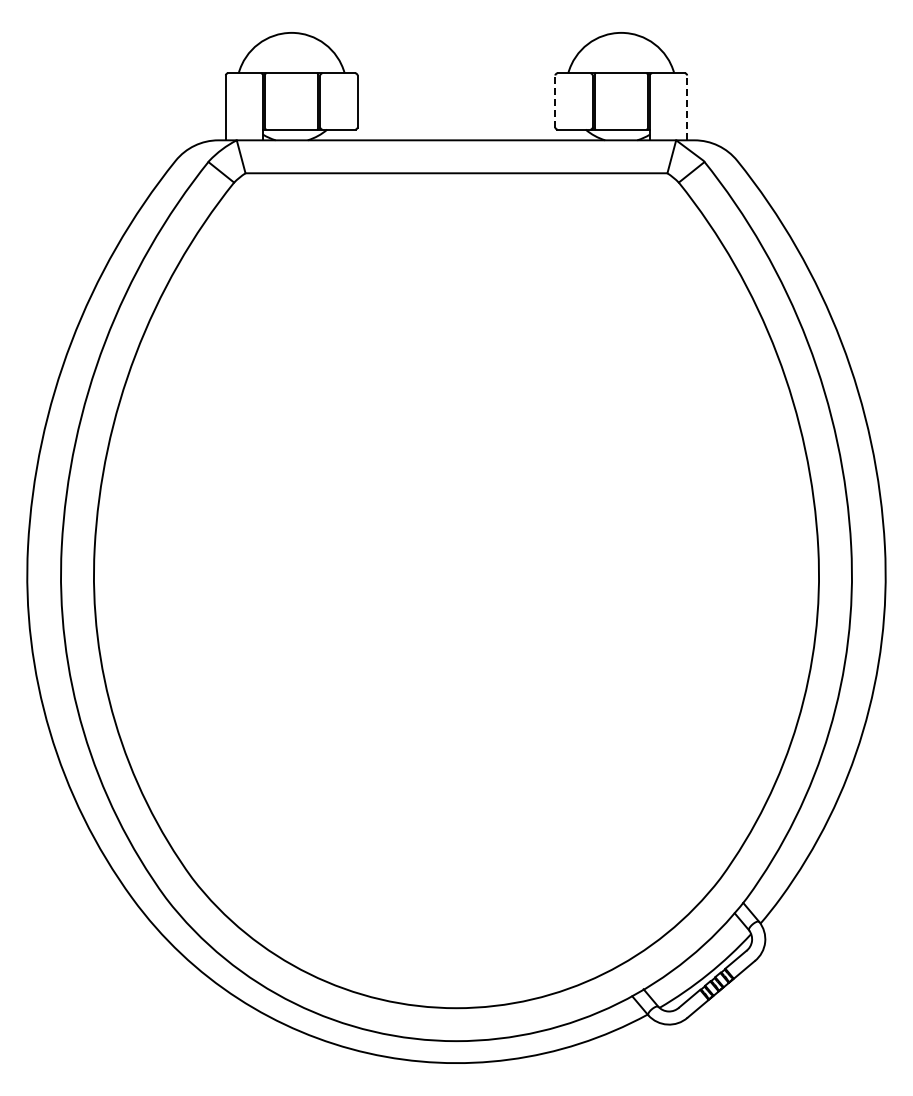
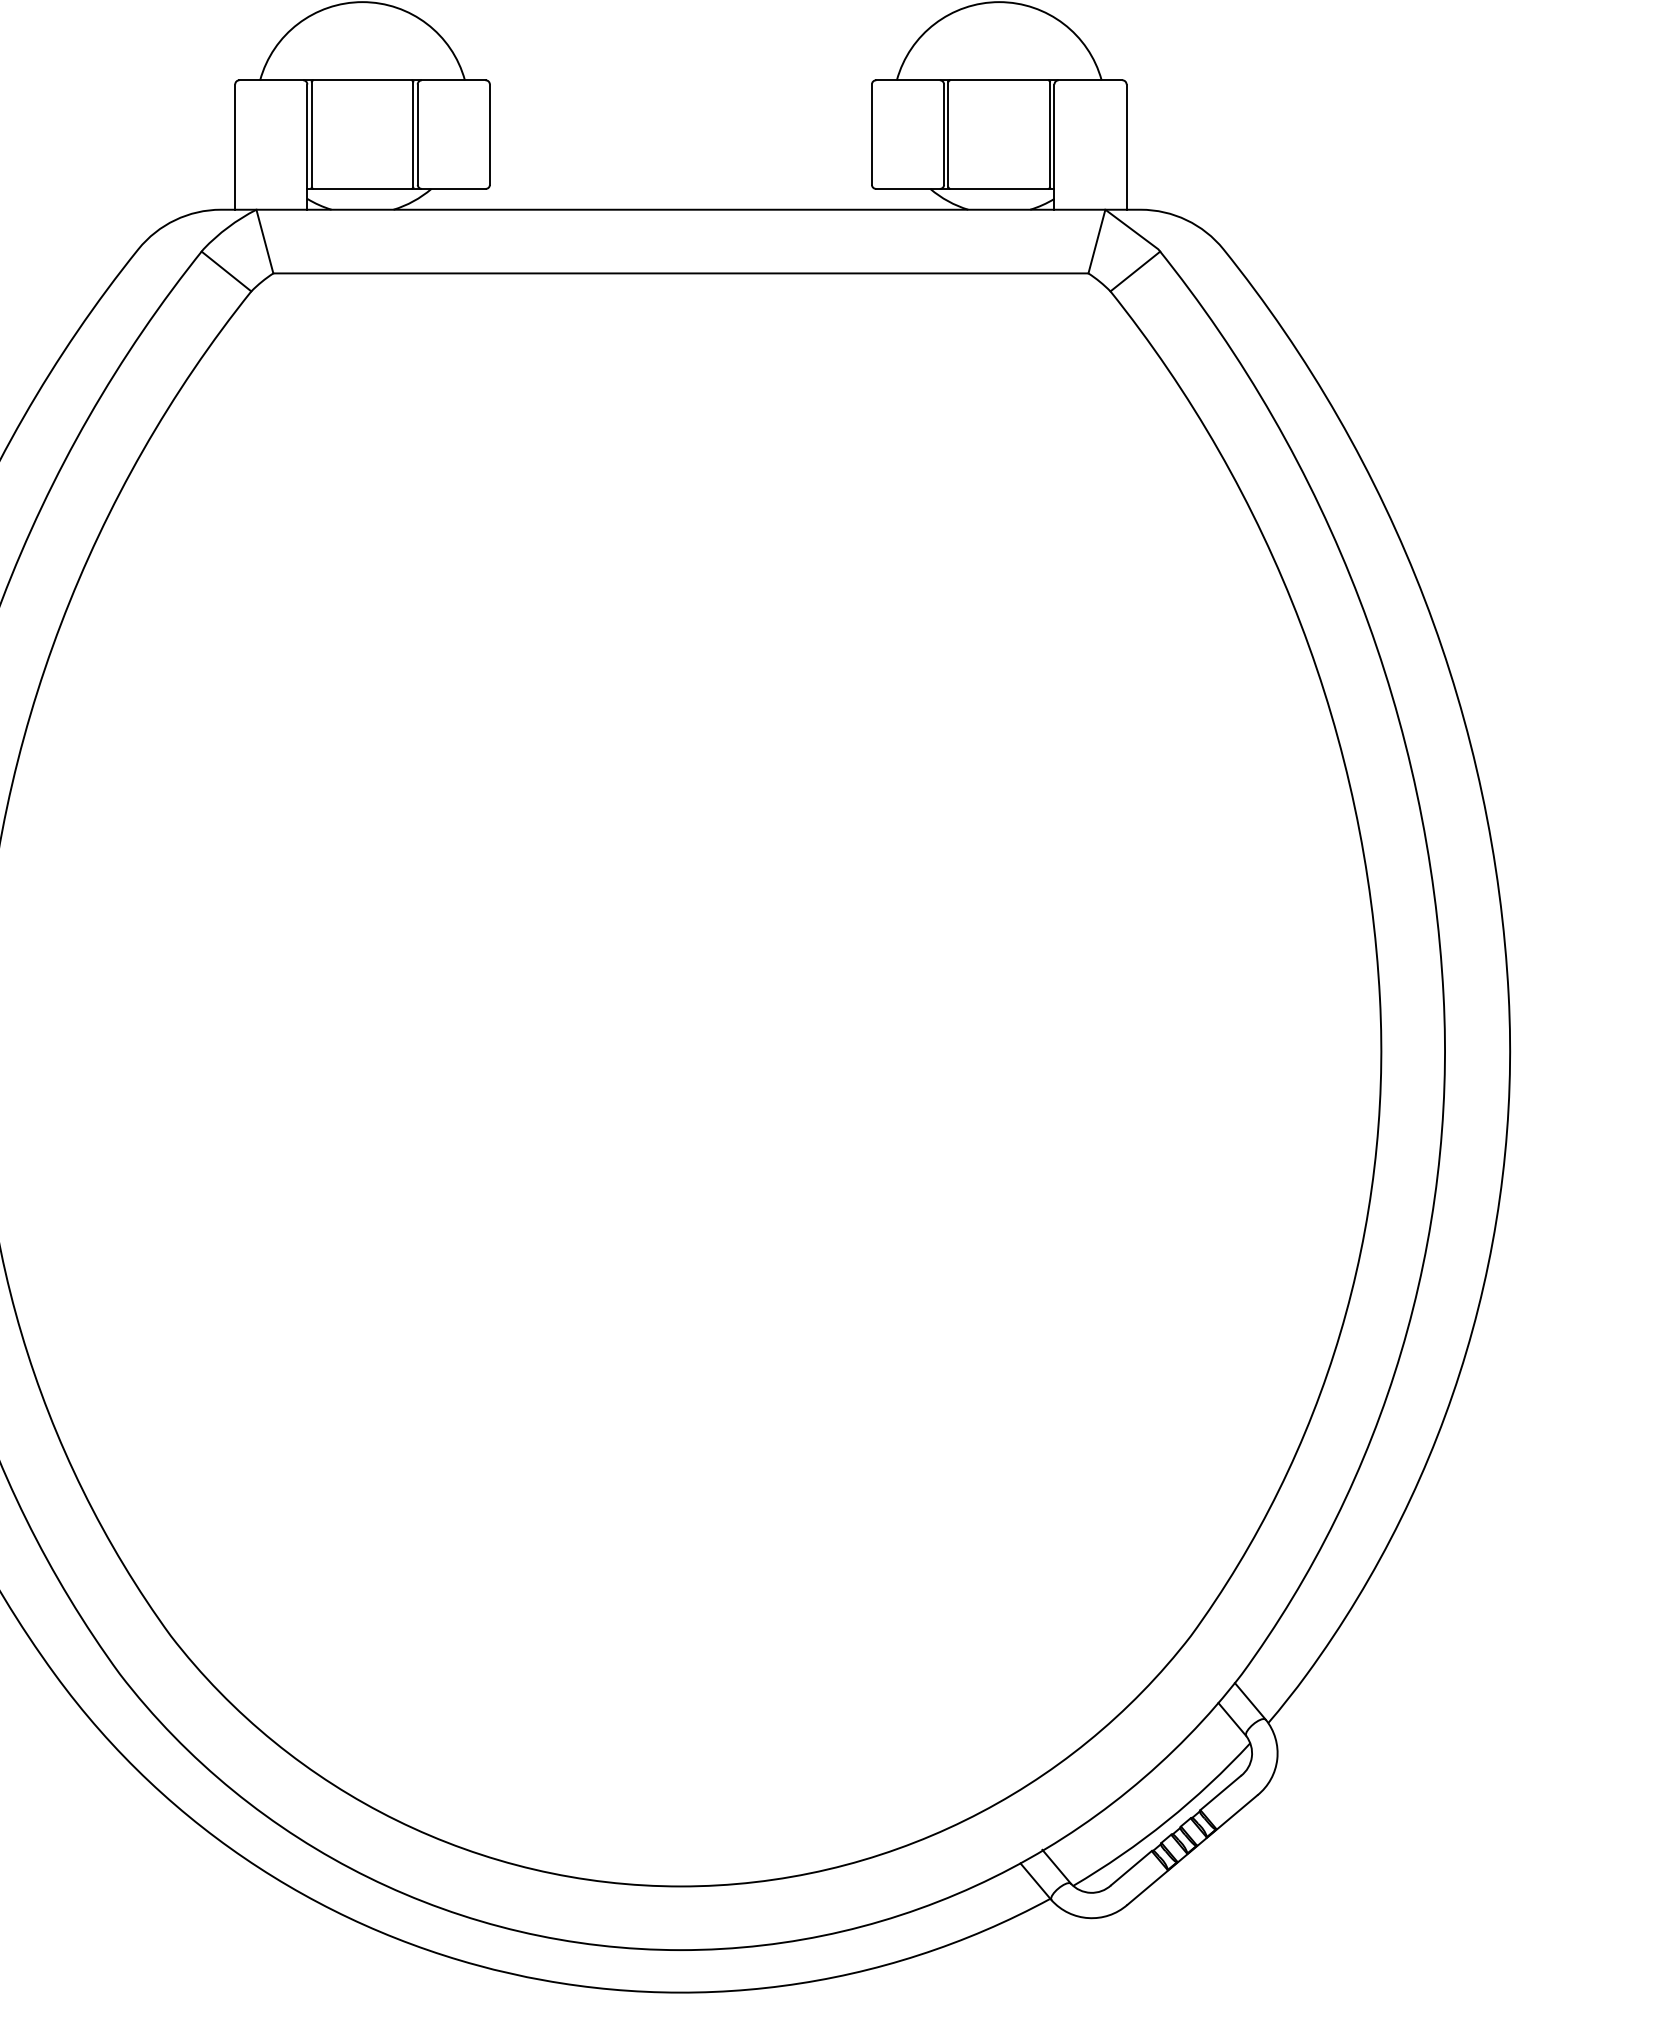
line: (555, 101) -> (872, 134), dashed -> solid
line: (687, 107) -> (1127, 146), dashed -> solid

